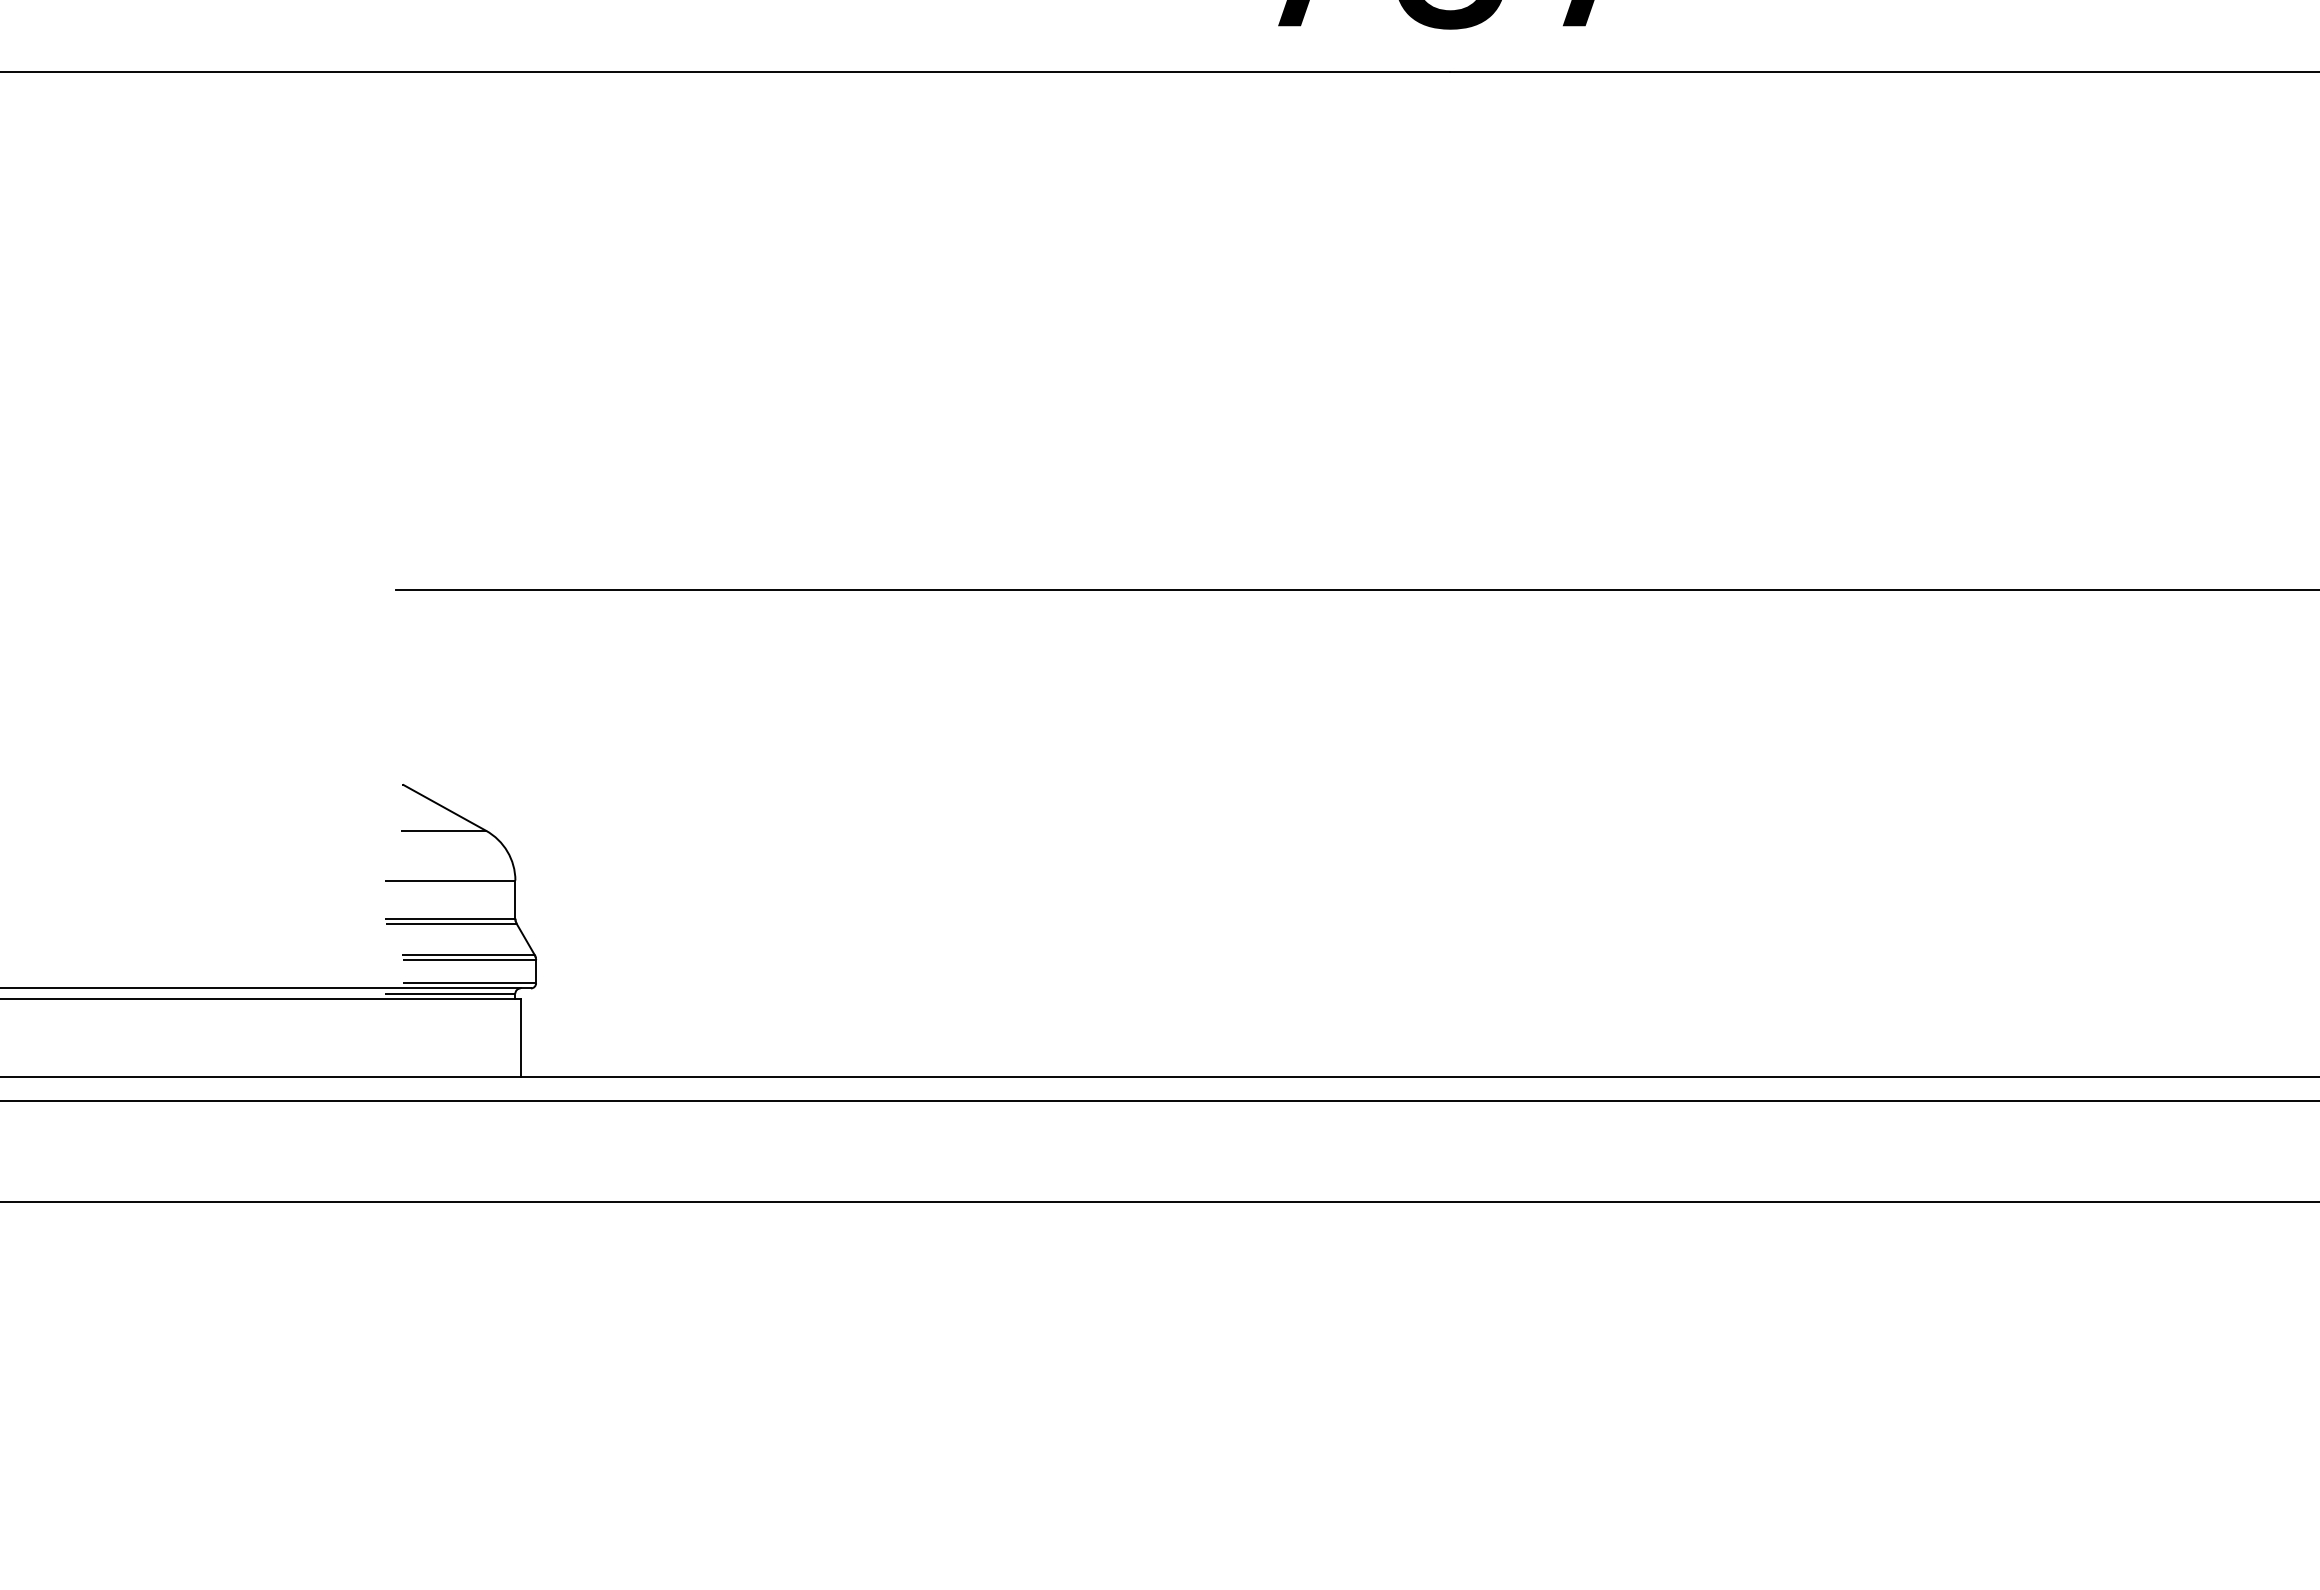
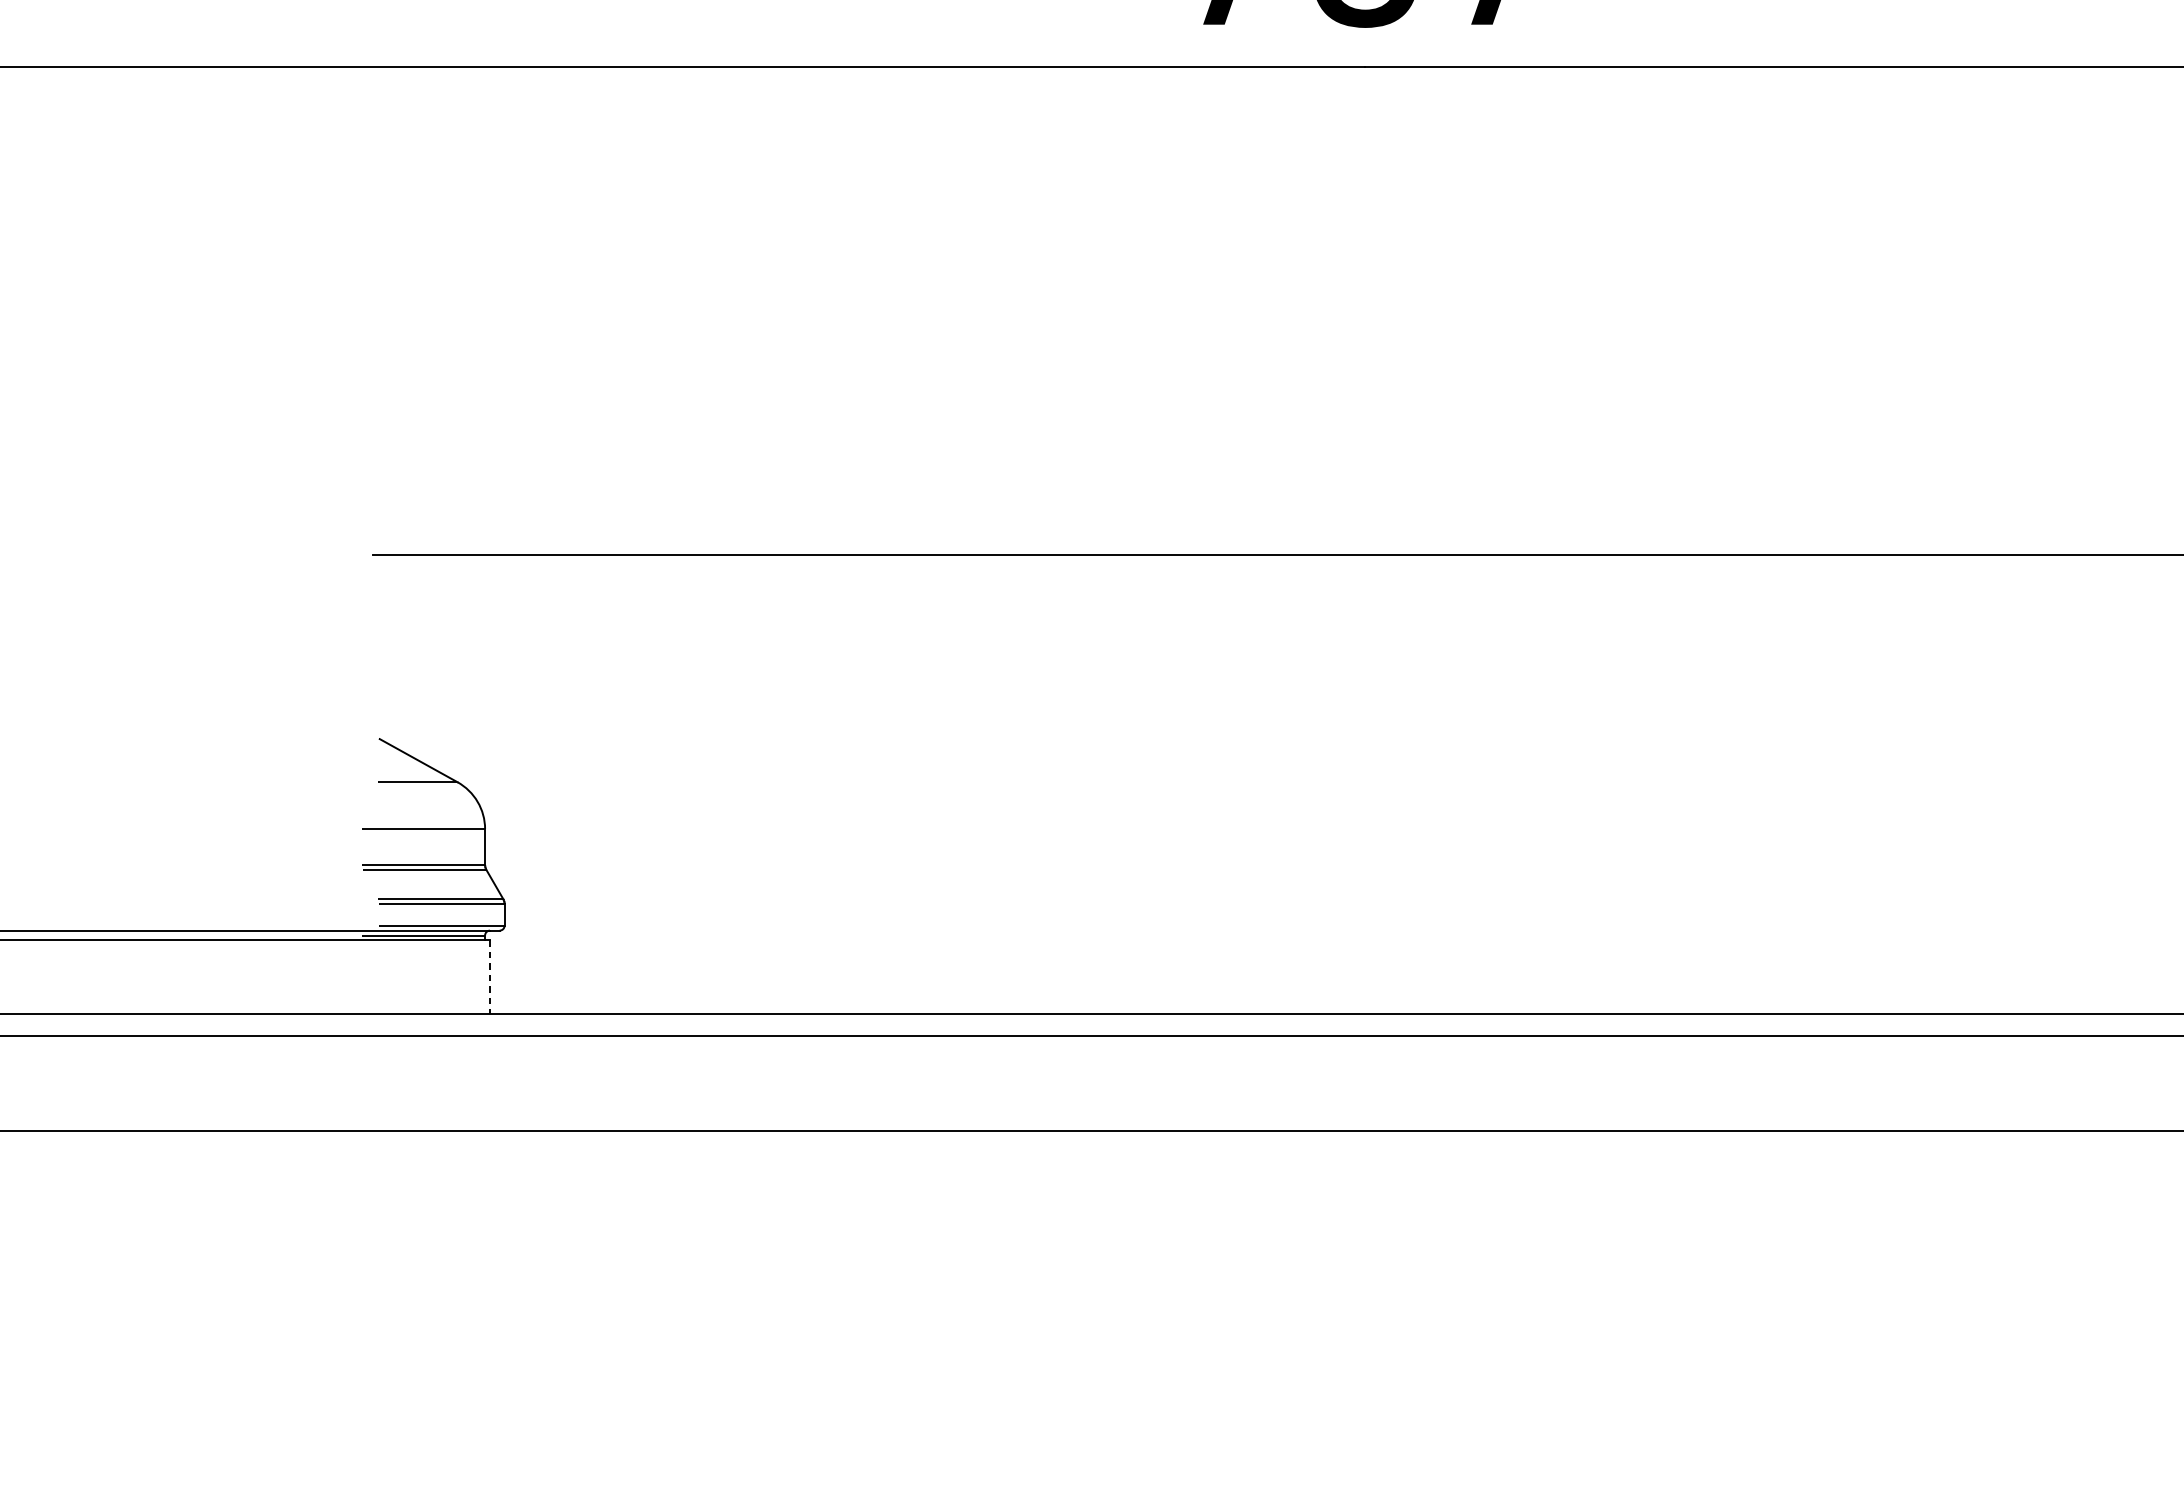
line: (520, 1037) -> (489, 976), solid -> dashed

